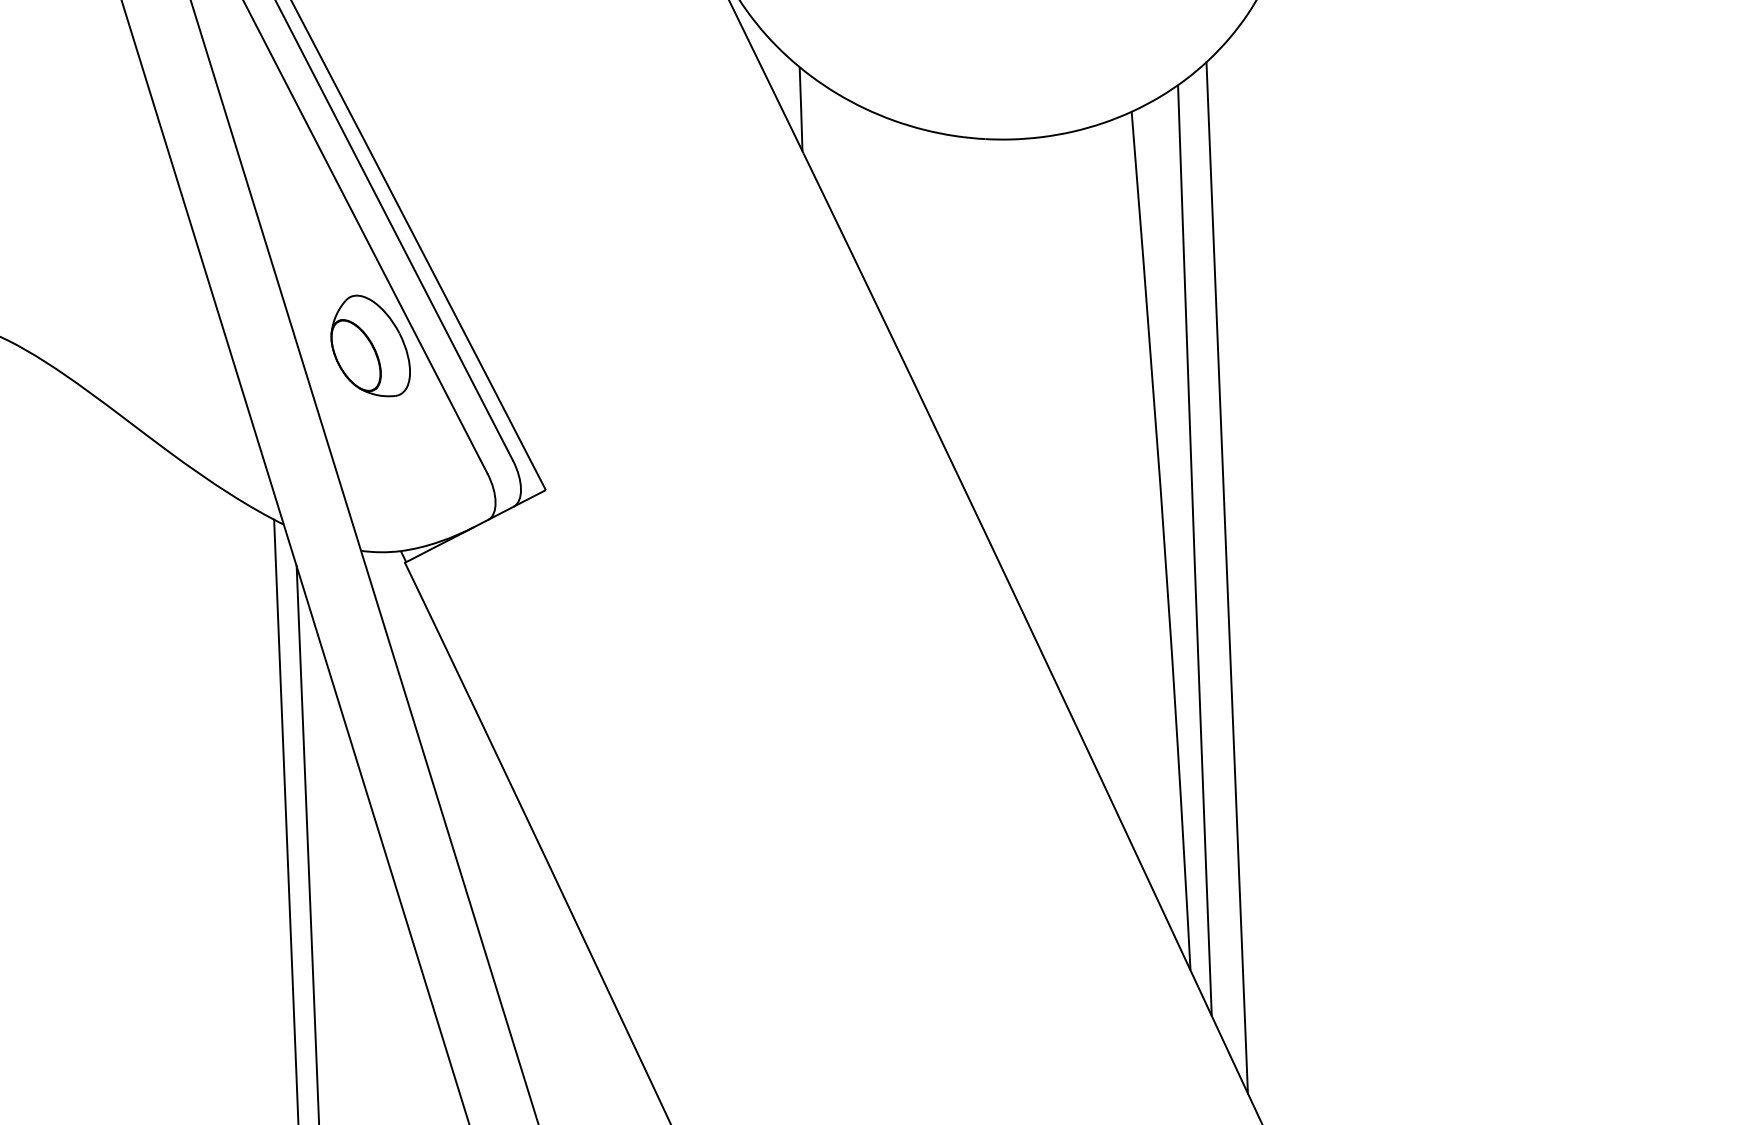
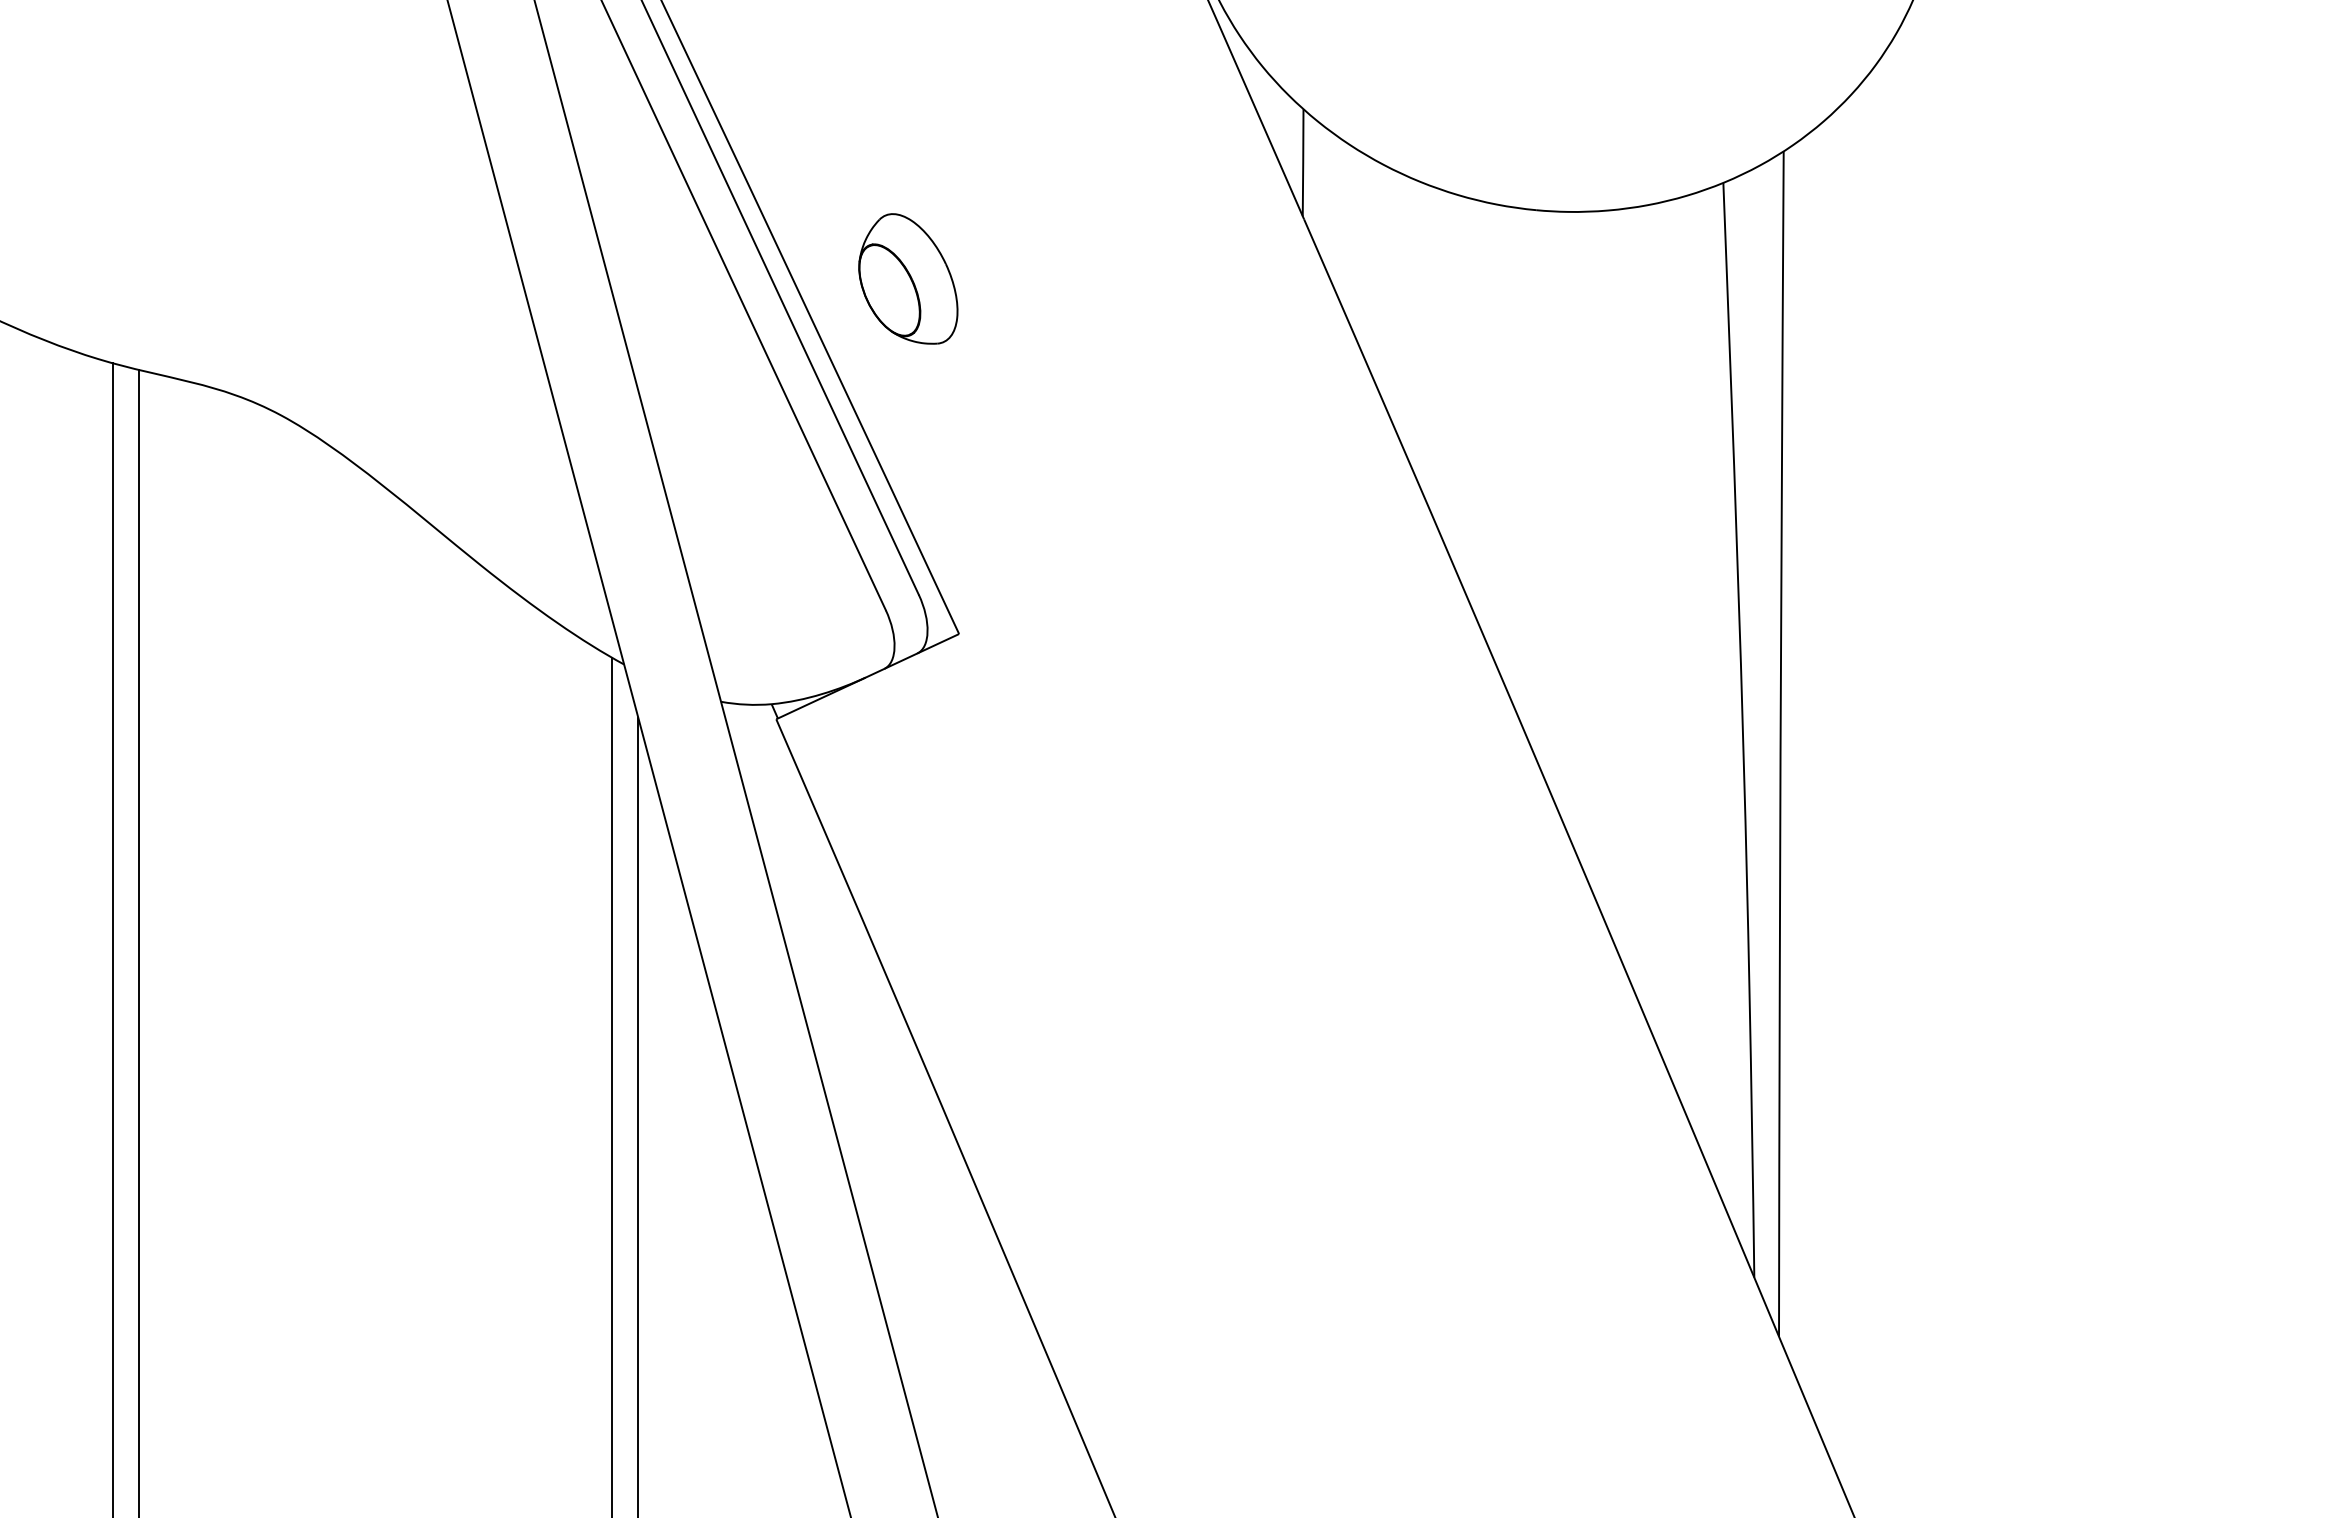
part: (370, 345) -> (908, 278), moved
line: (1227, 577) -> (1821, 780), removed

